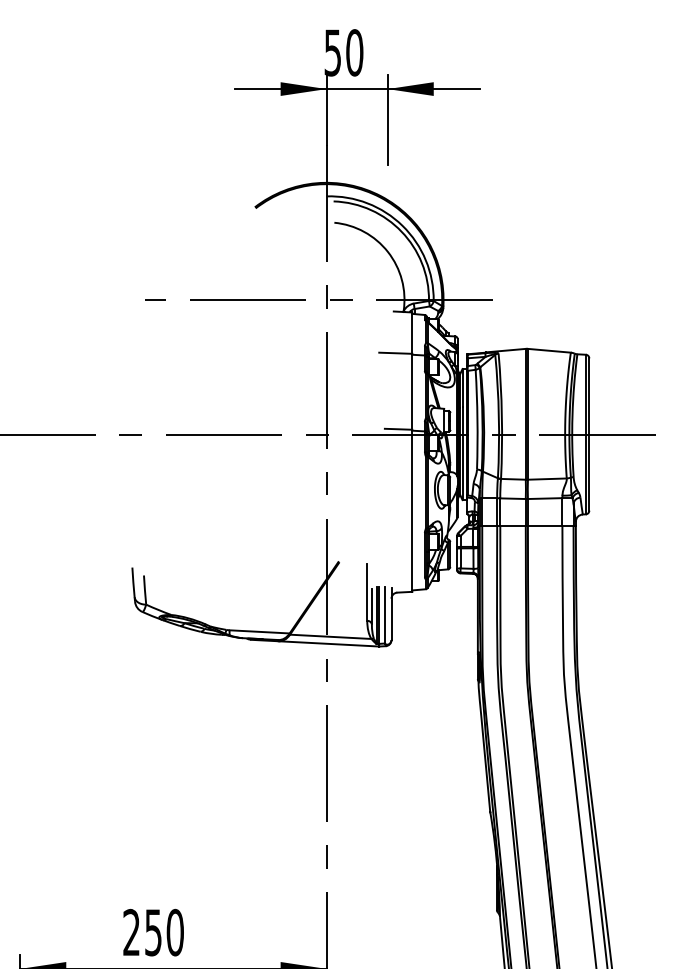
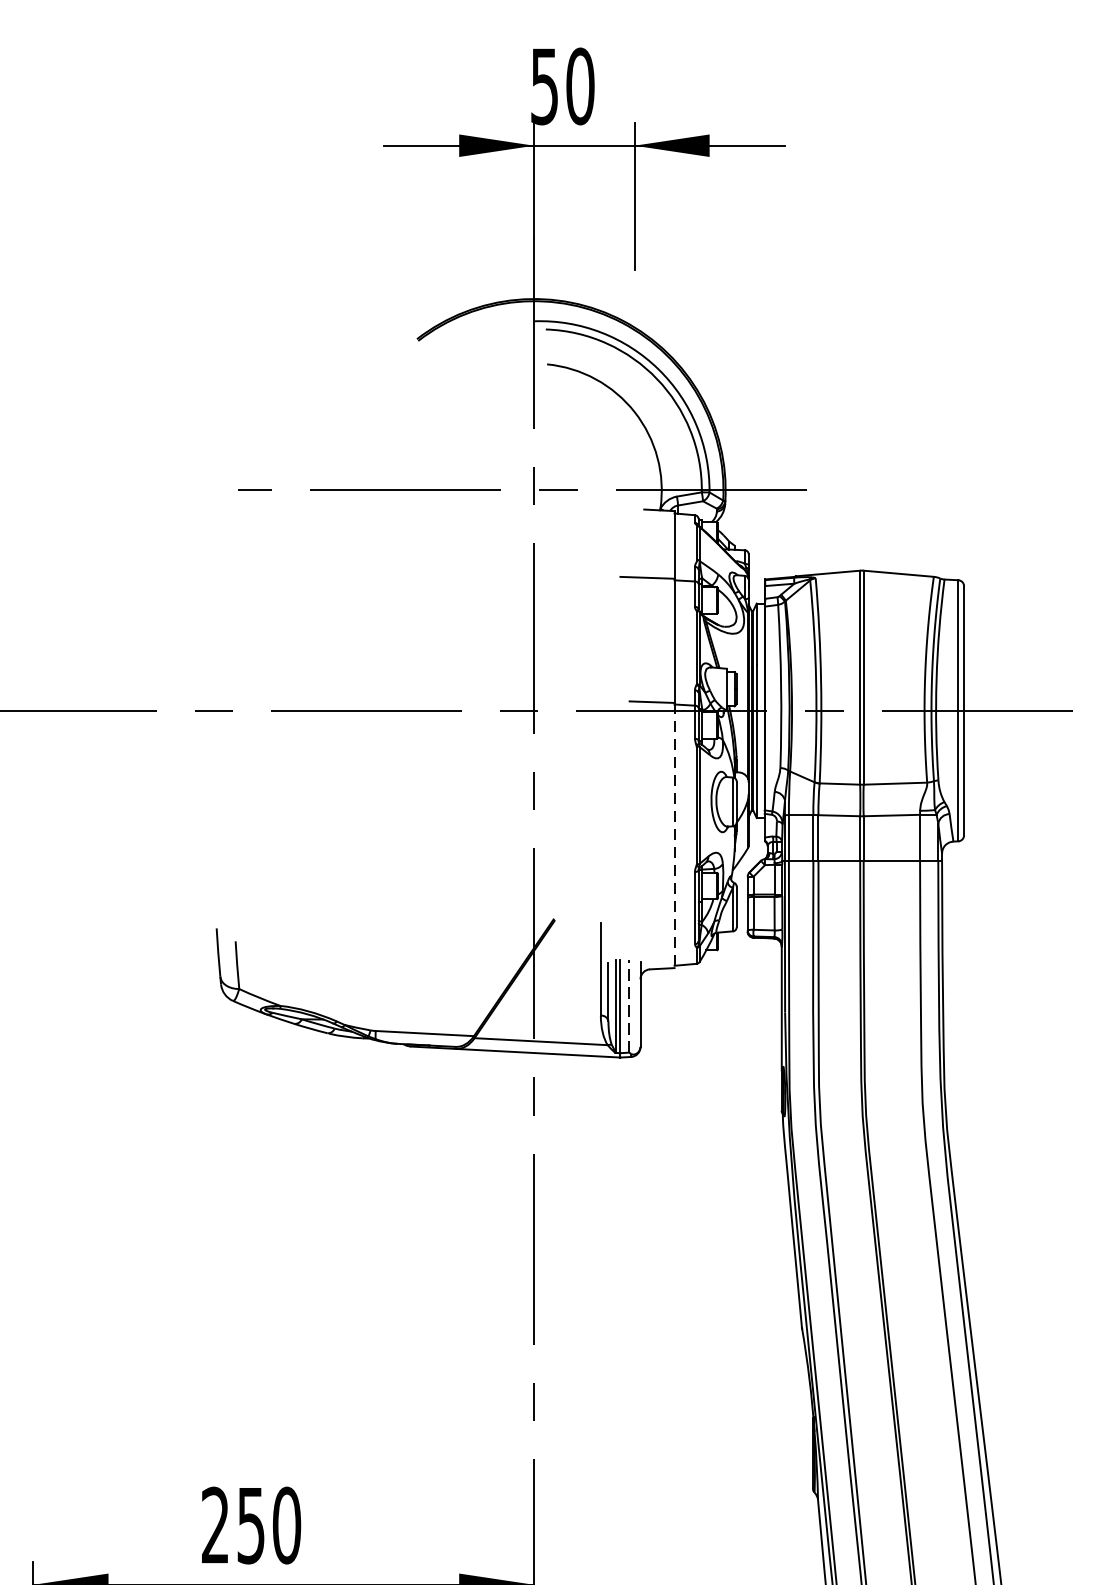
line: (412, 511) -> (674, 836), solid -> dashed
line: (384, 614) -> (629, 1005), solid -> dashed

